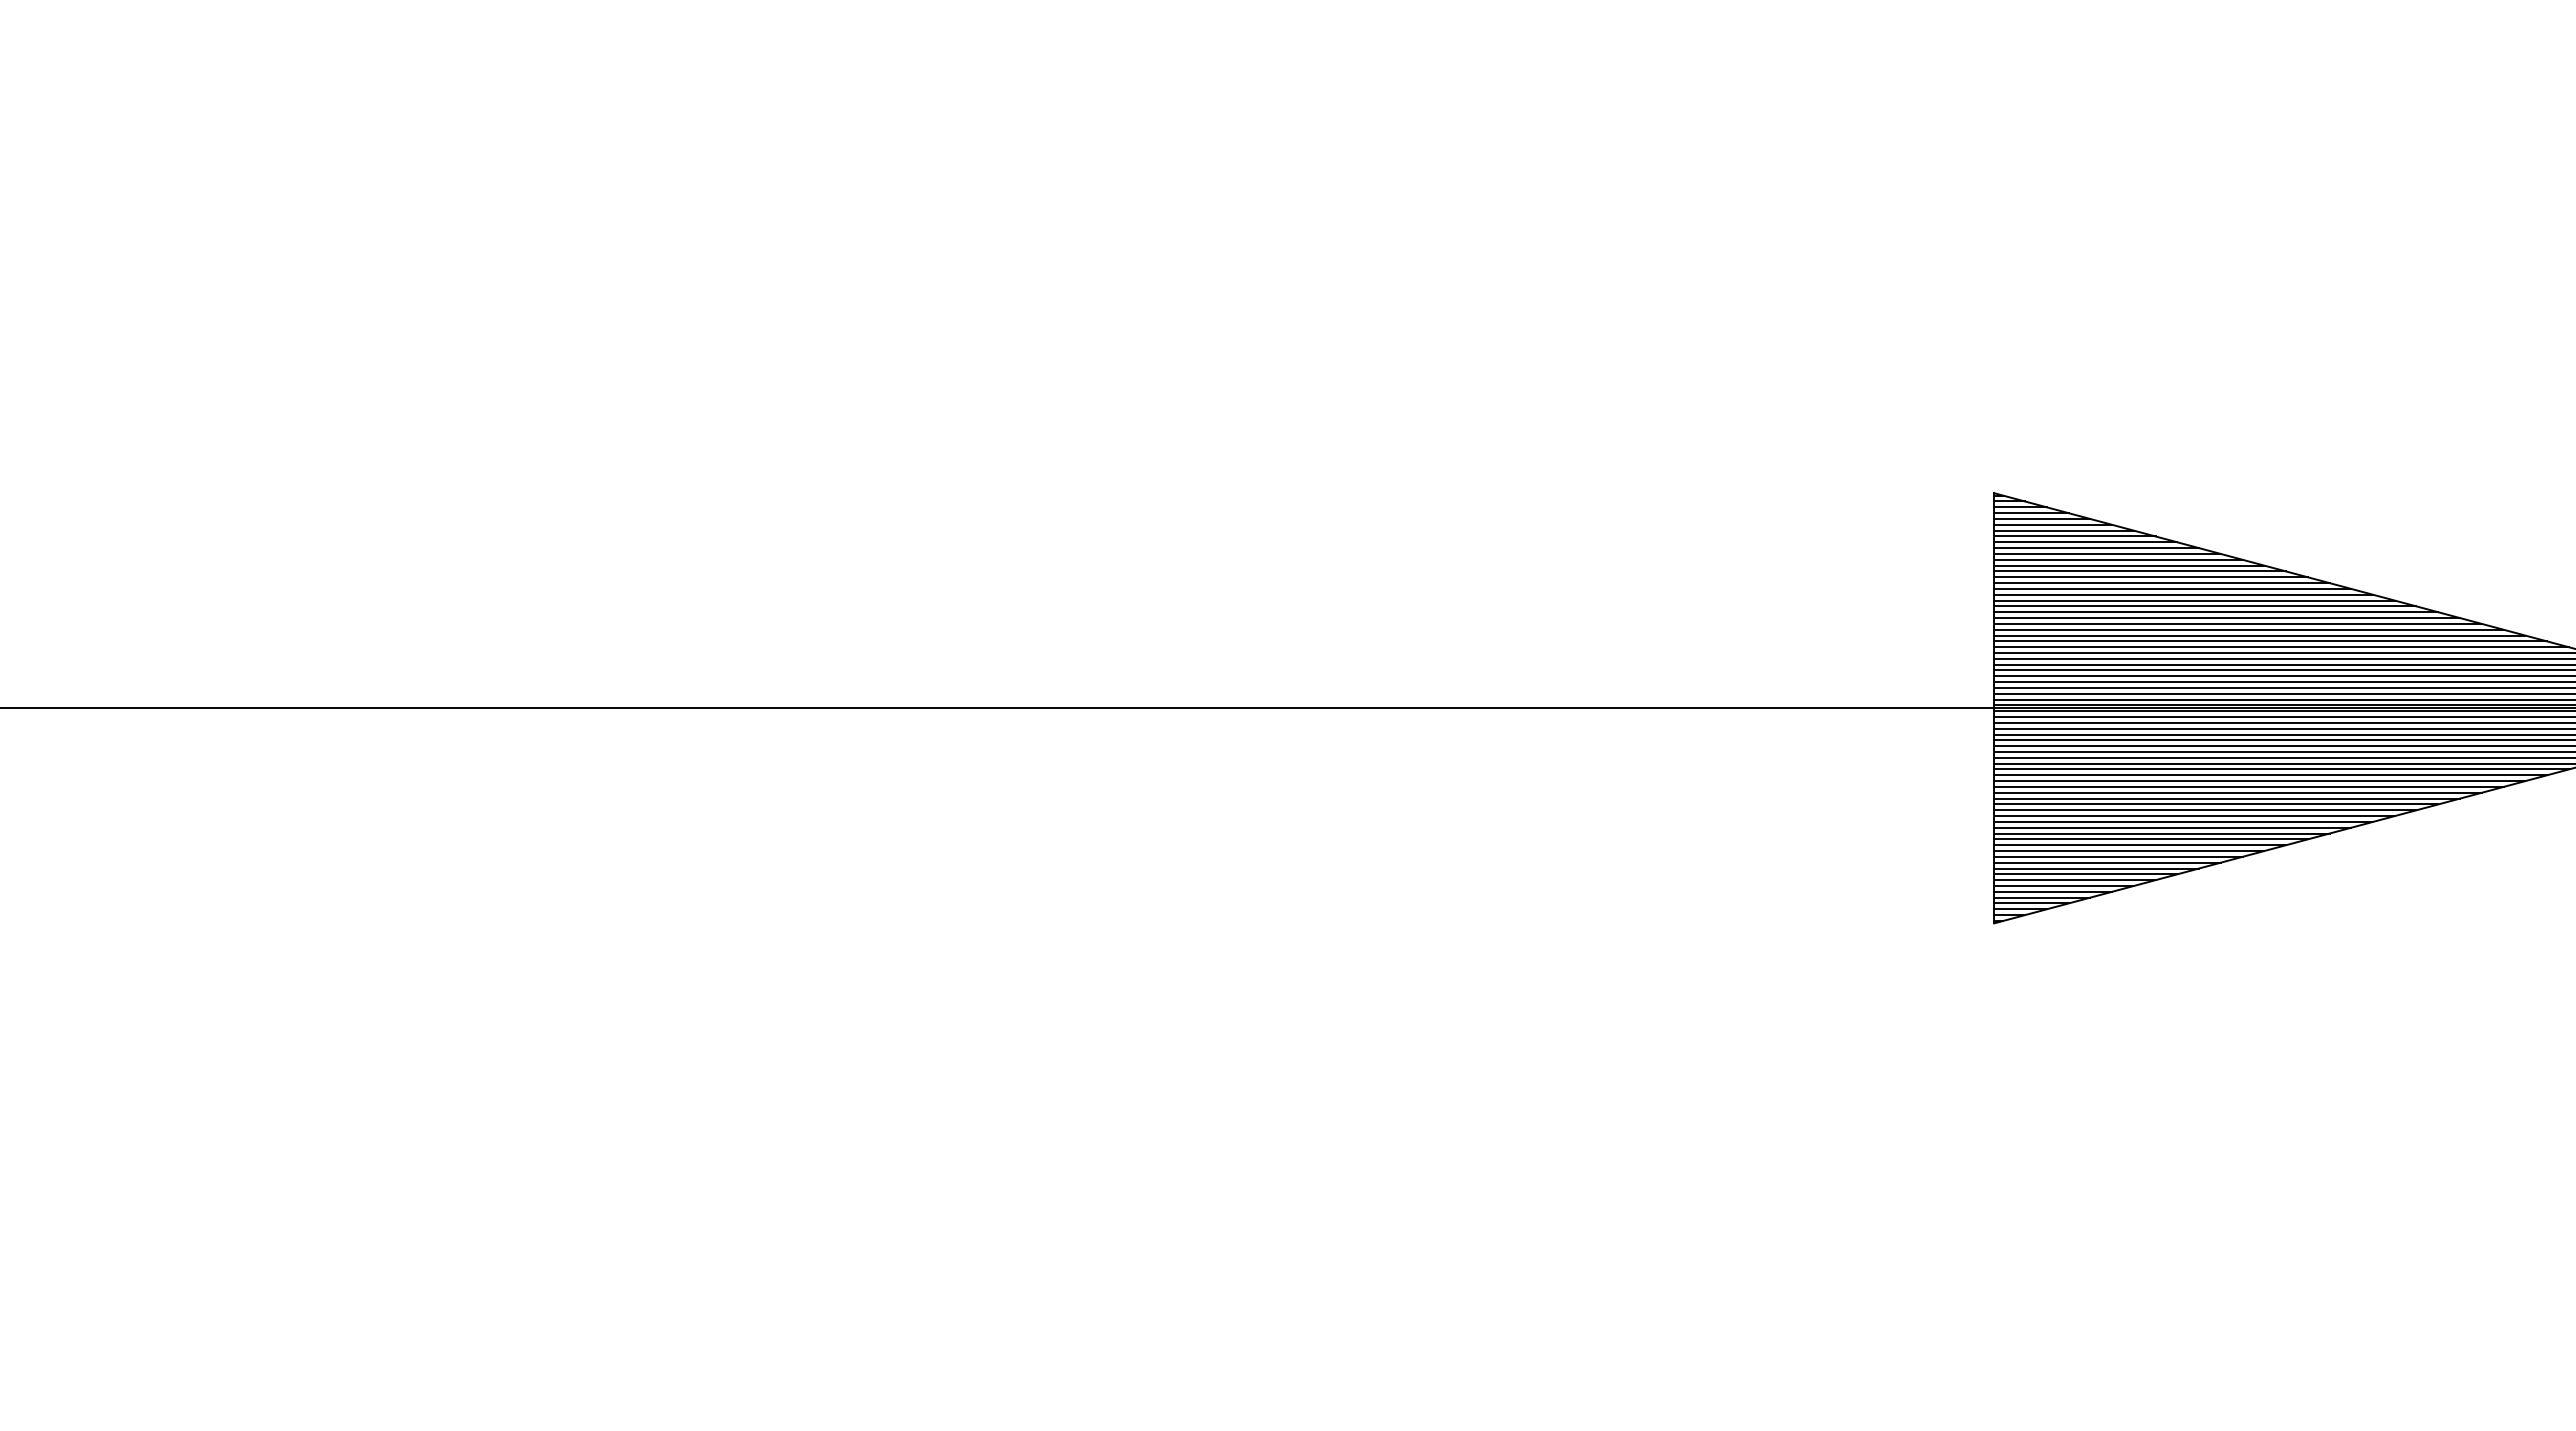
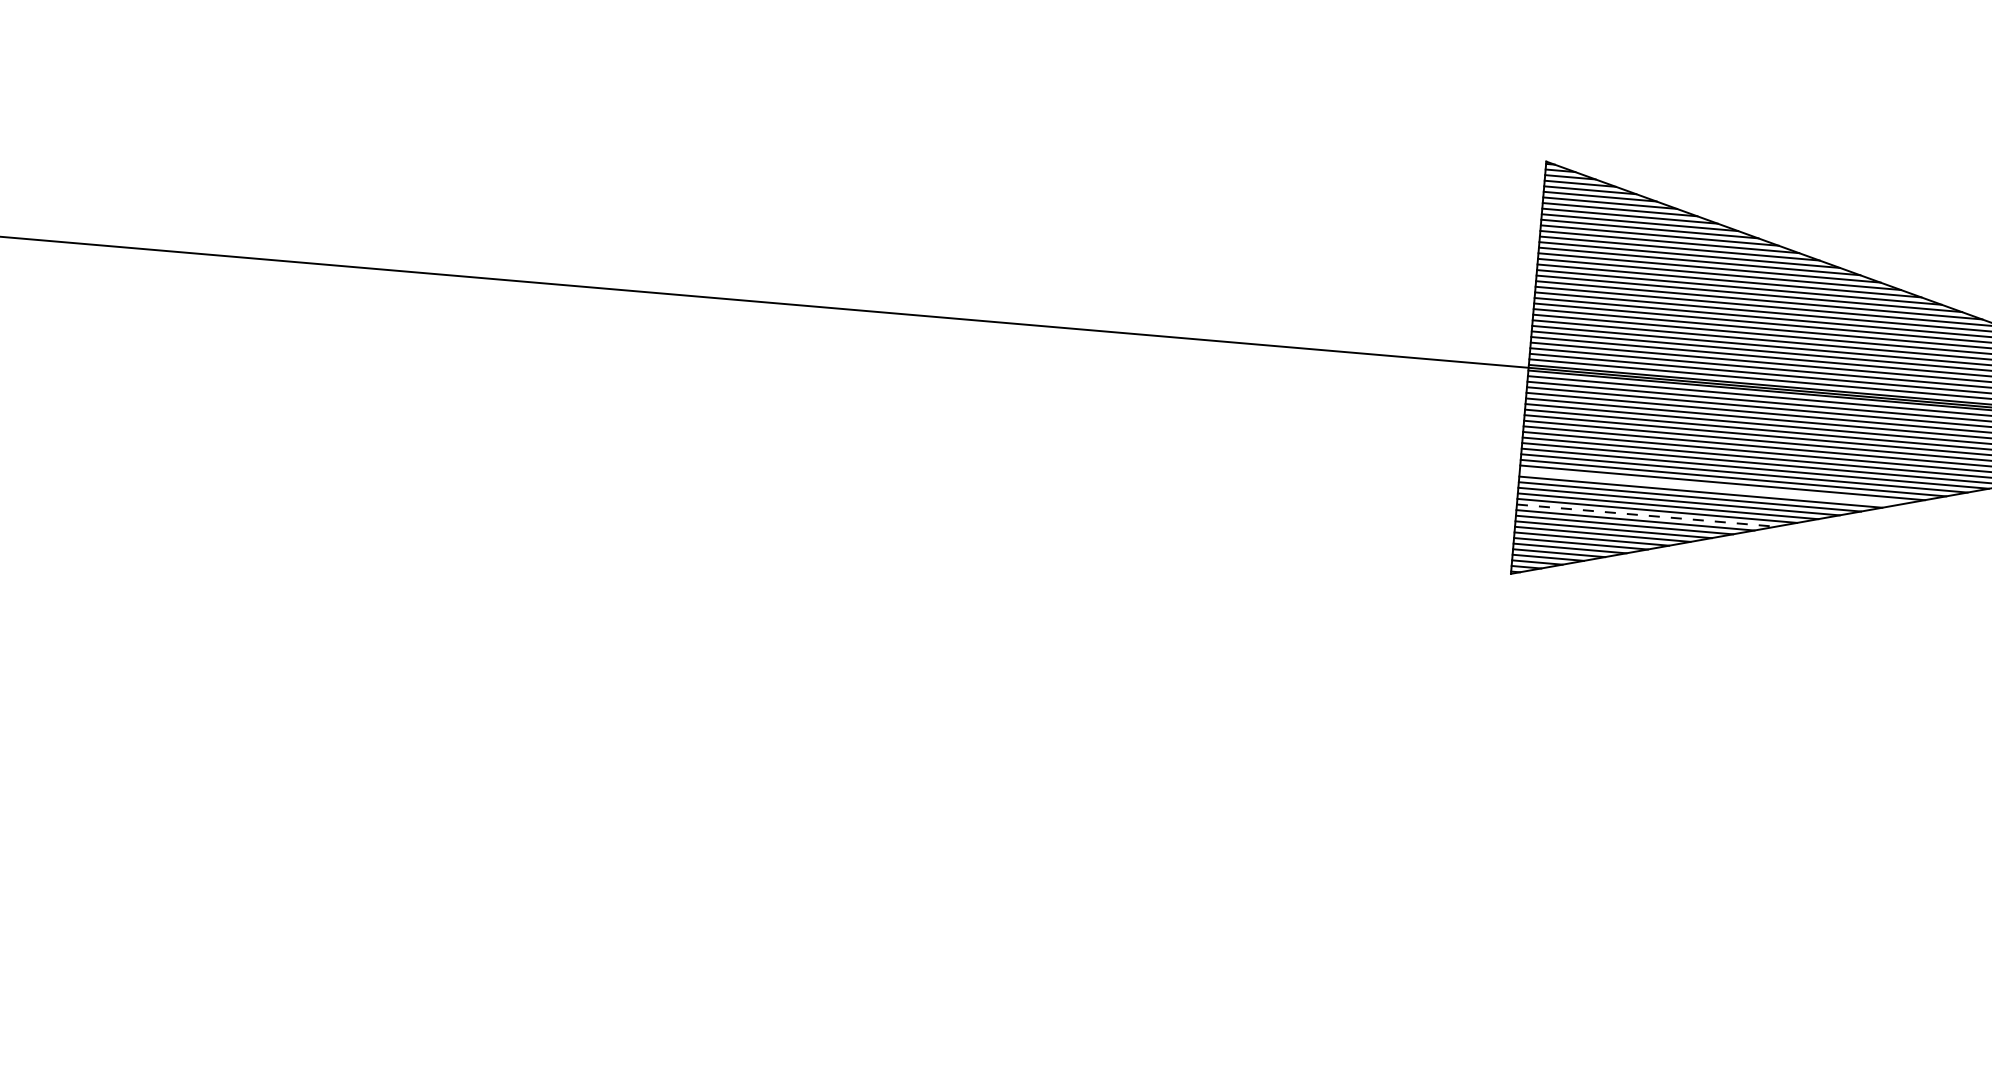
line: (2194, 816) -> (1711, 487), removed
line: (2129, 851) -> (1646, 516), solid -> dashed

